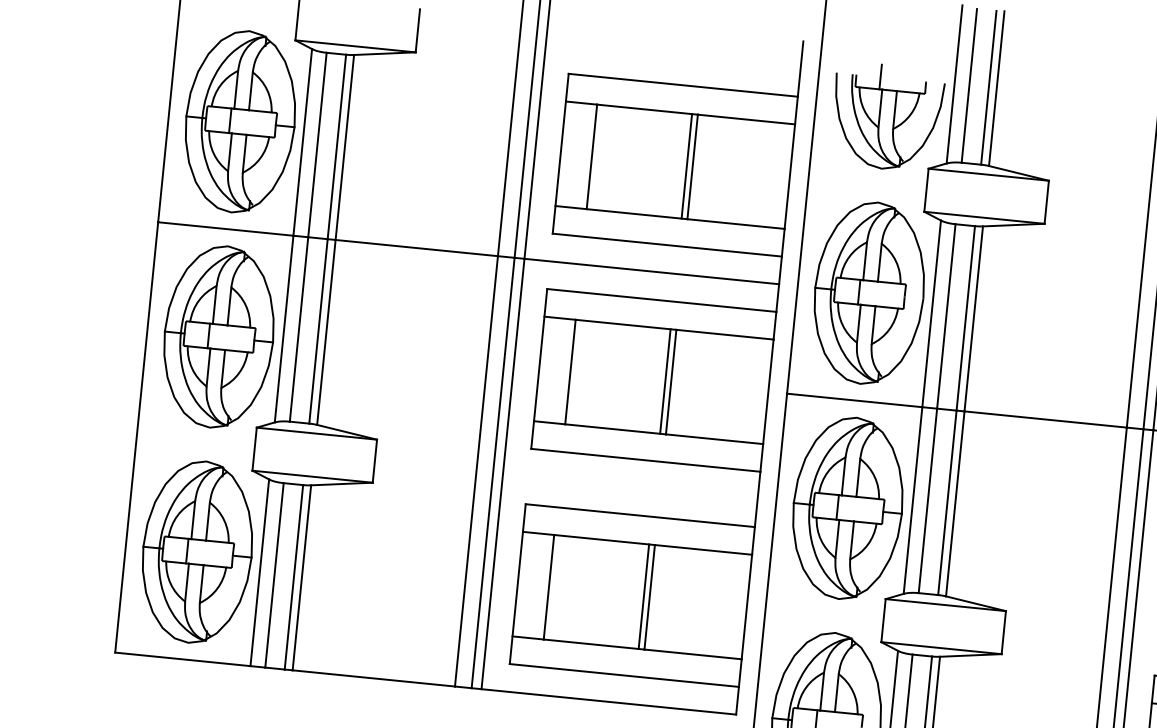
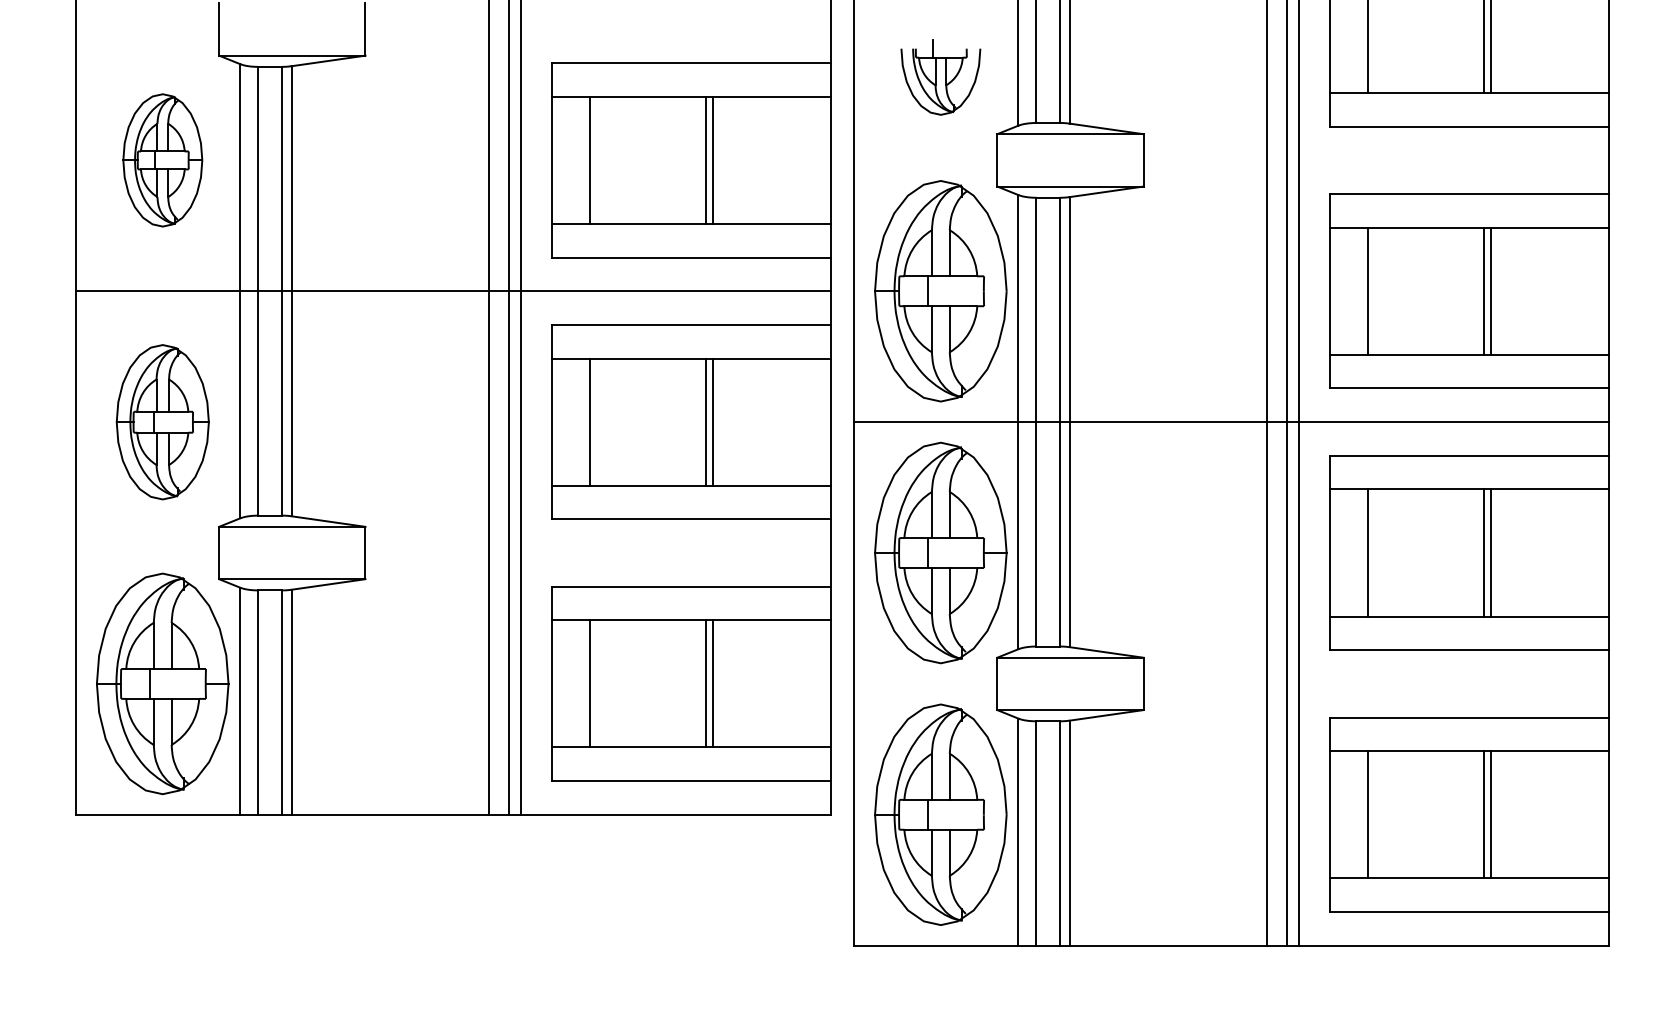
part: (886, 117) -> (940, 77), size x0.6
part: (240, 121) -> (162, 160), size x0.6
part: (218, 337) -> (162, 422), size x0.7

